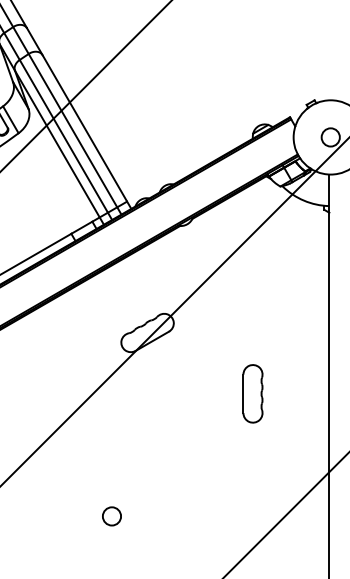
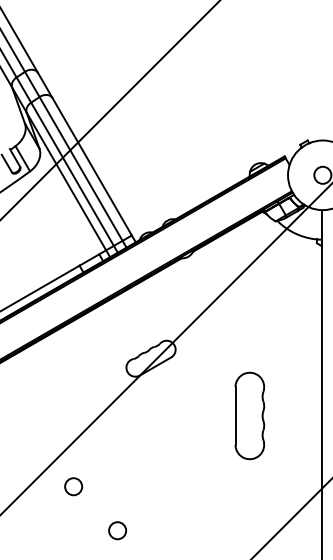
part: (252, 393) -> (249, 415), size x1.6
circle: (64, 469) -> (73, 486), added

